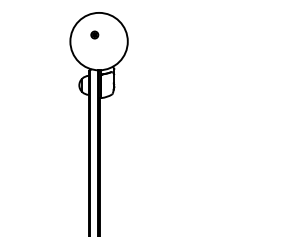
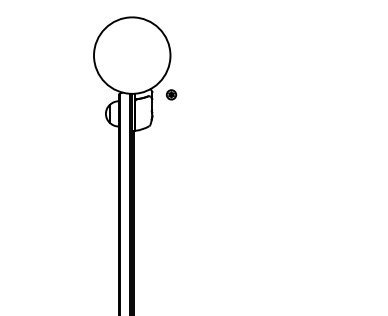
part: (94, 34) -> (171, 94), moved

